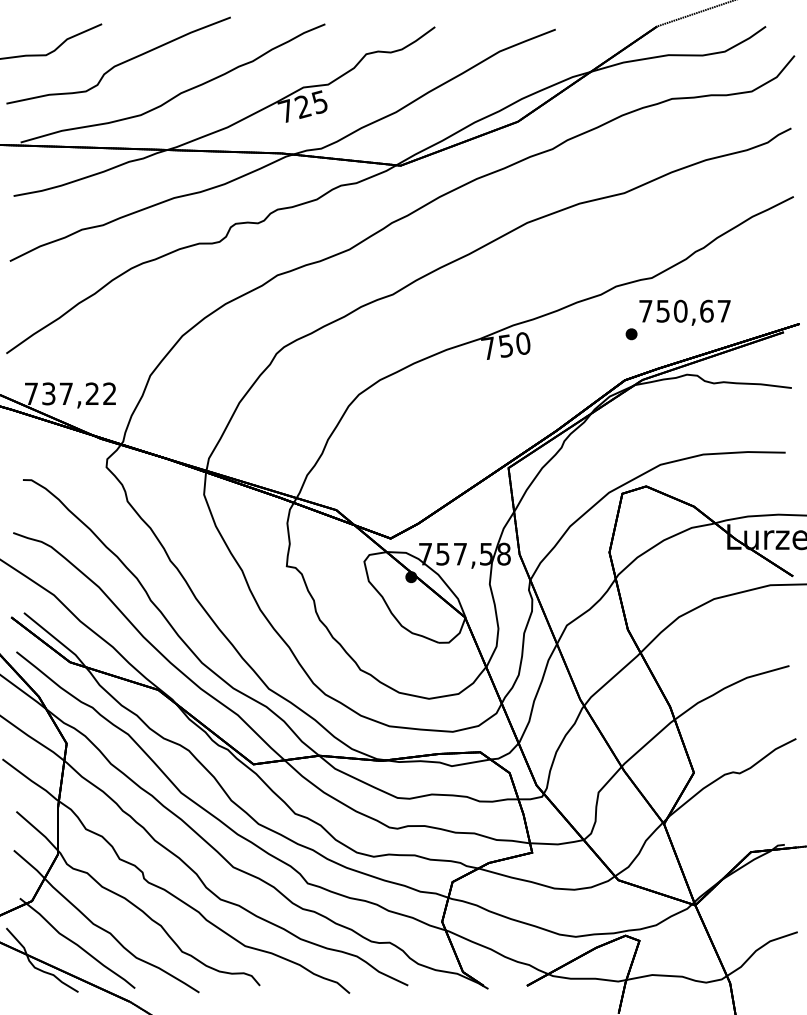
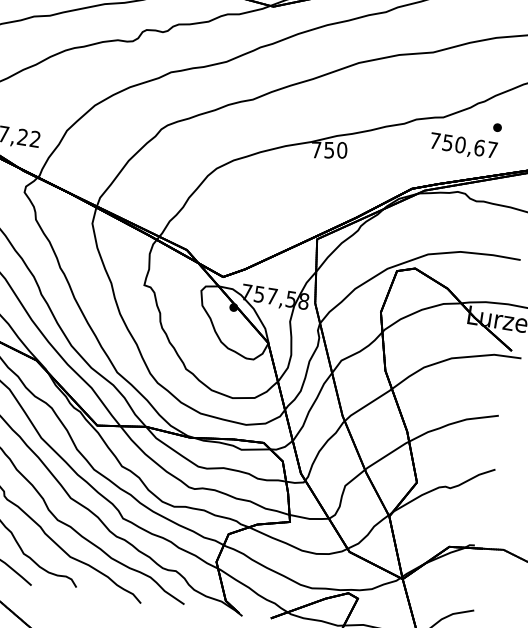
part: (631, 334) -> (497, 127), moved

